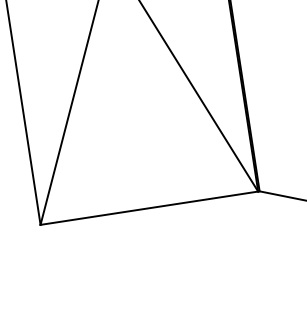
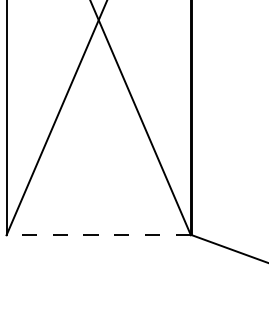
line: (149, 208) -> (98, 235), solid -> dashed

